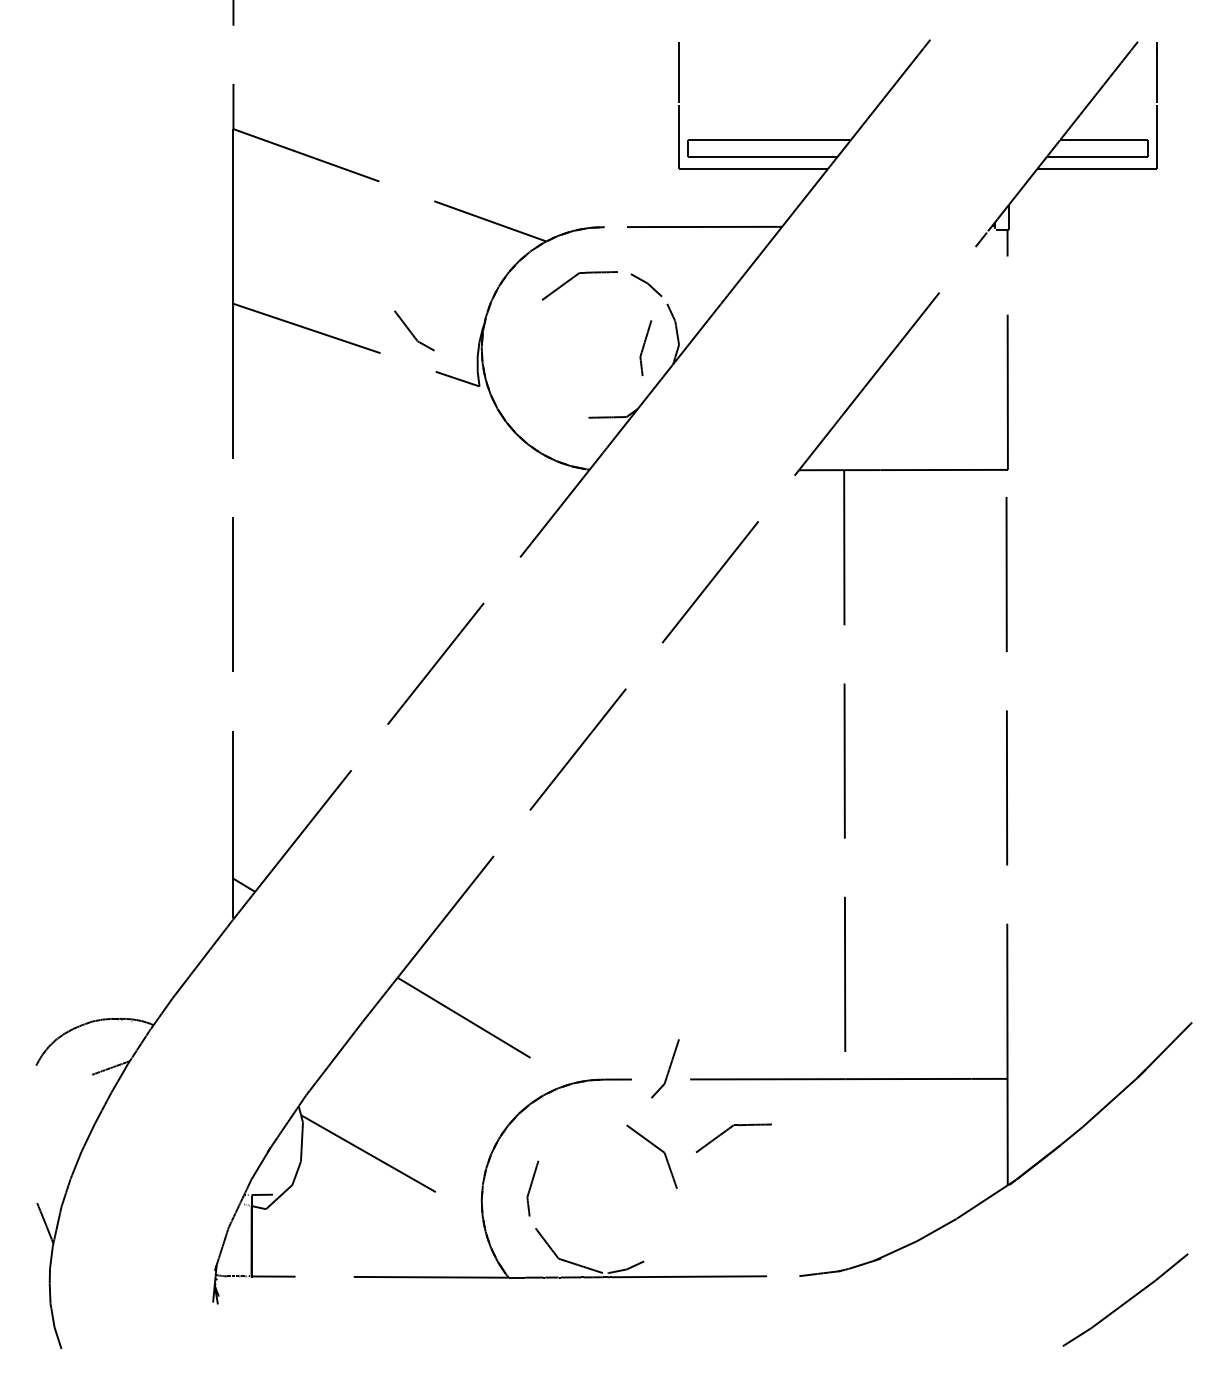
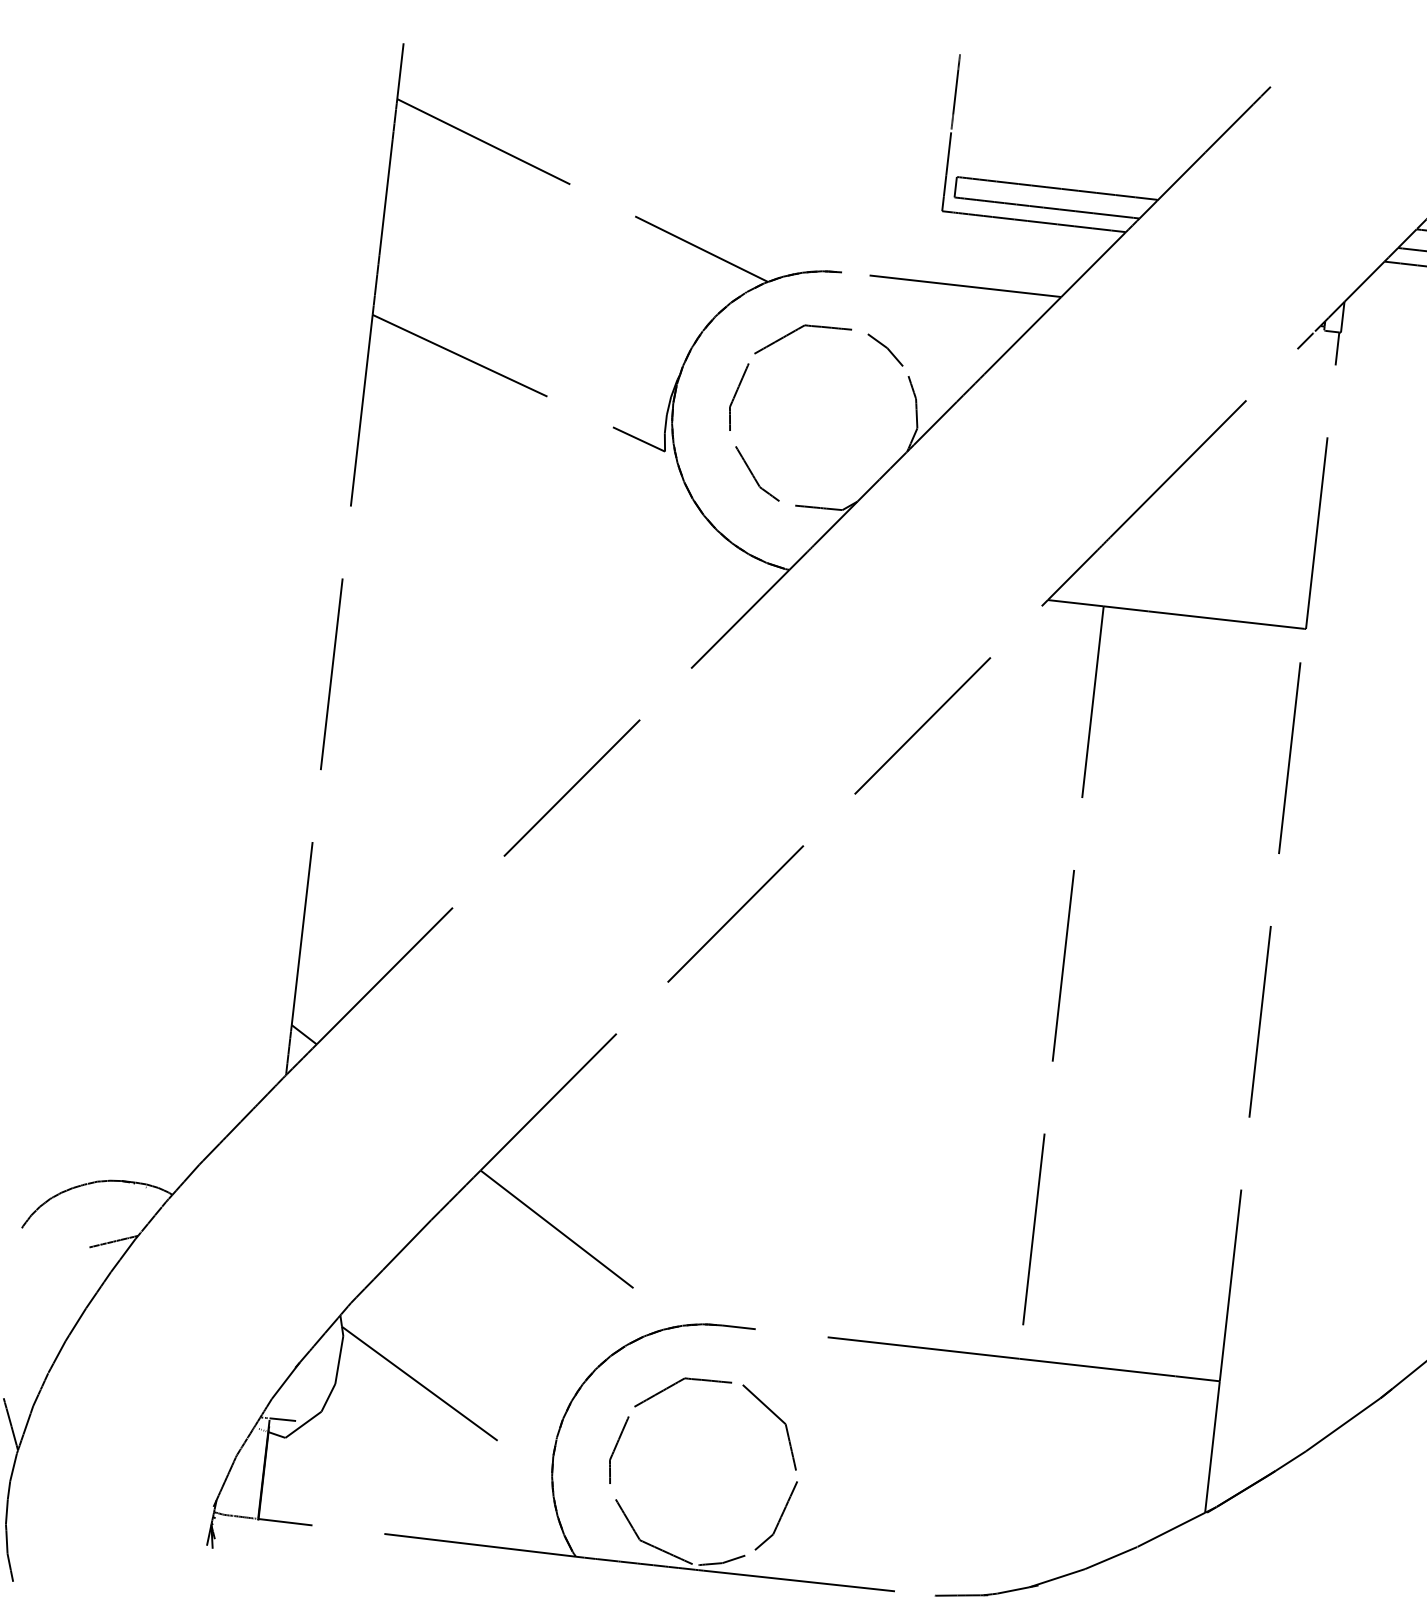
part: (414, 330) -> (757, 473), moved
part: (645, 347) -> (737, 396), moved
part: (665, 1068) -> (776, 1515), moved
part: (728, 1130) -> (677, 1384), moved

